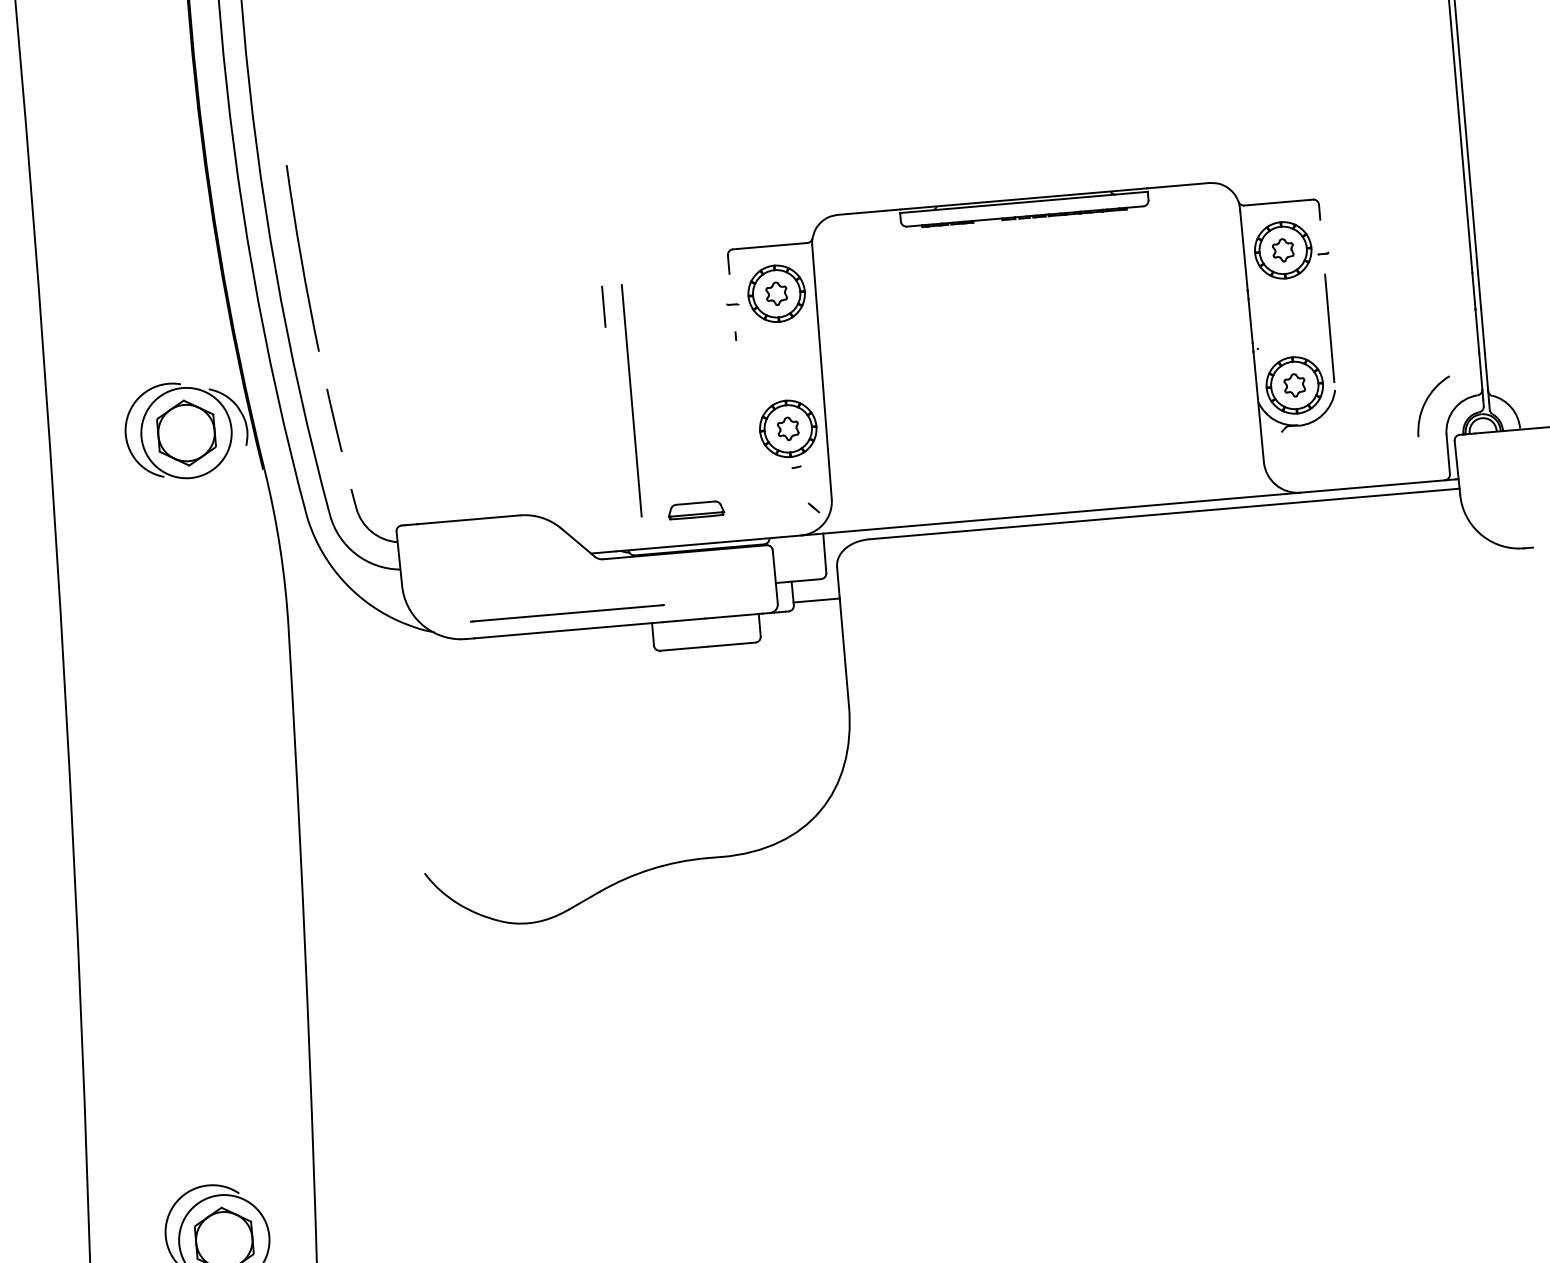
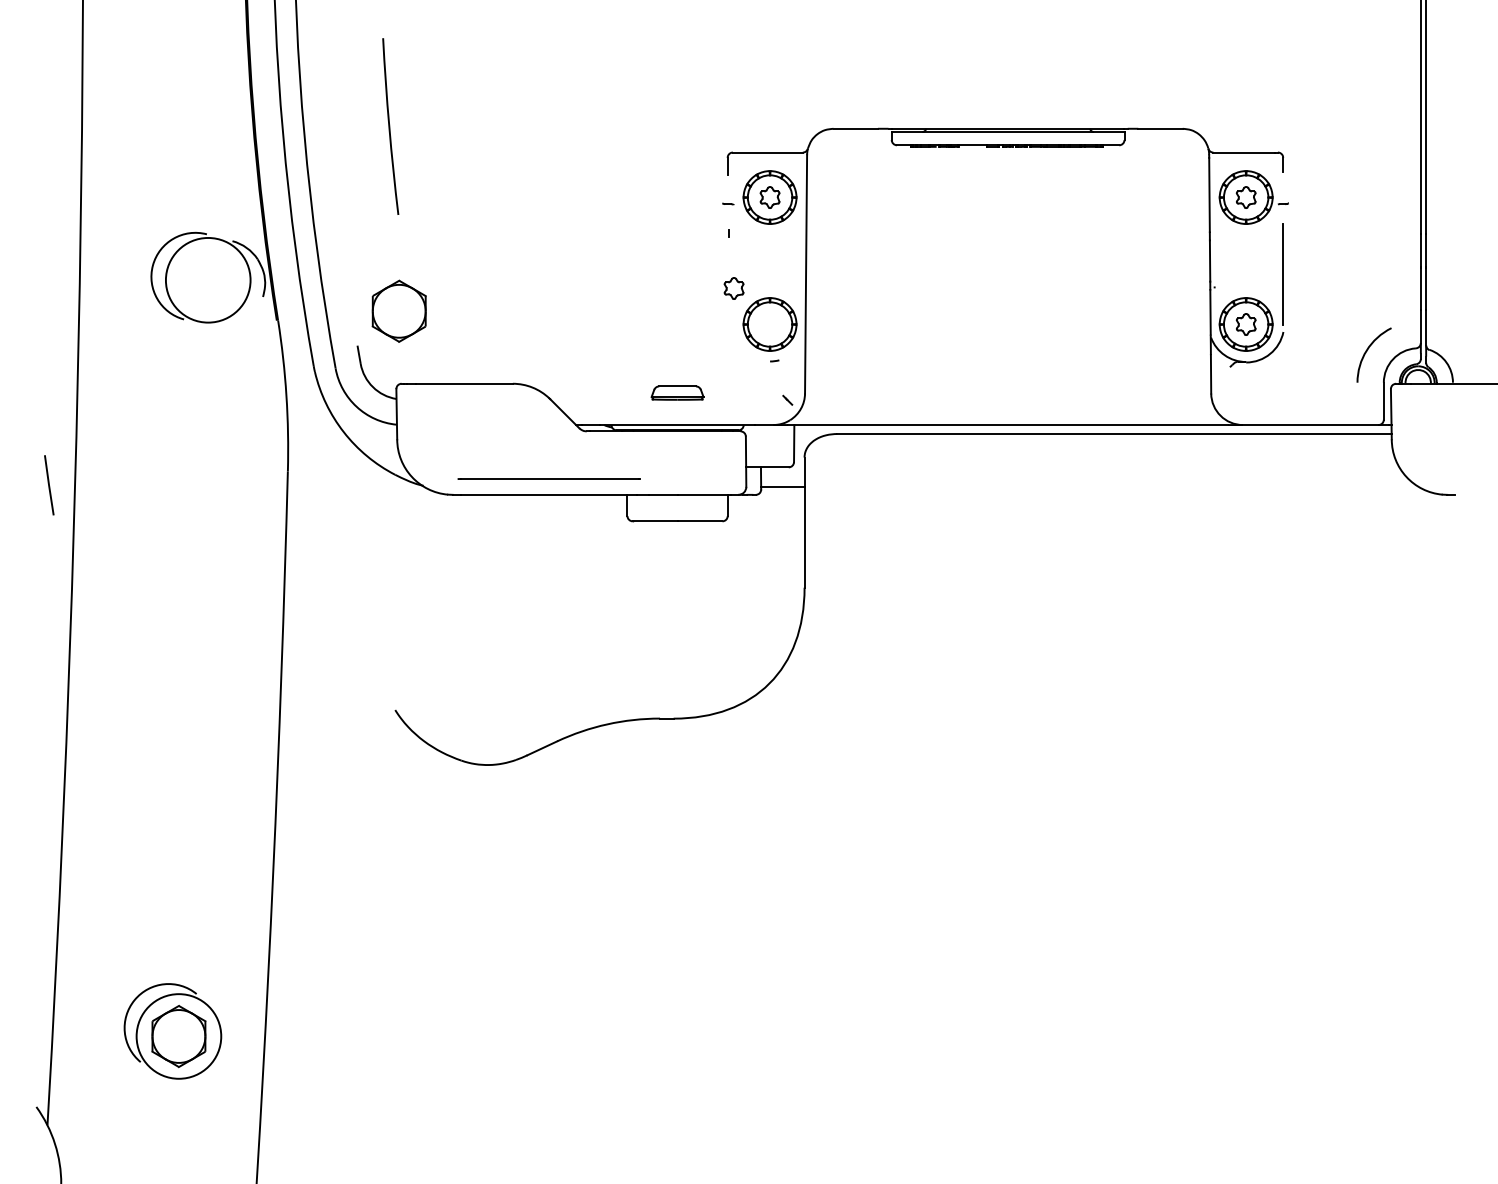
arc: (302, 258) -> (390, 126), moved
line: (603, 306) -> (607, 195), removed
line: (631, 400) -> (626, 285), removed
line: (334, 420) -> (49, 485), moved
part: (787, 428) -> (733, 288), moved
part: (185, 432) -> (398, 310), moved

